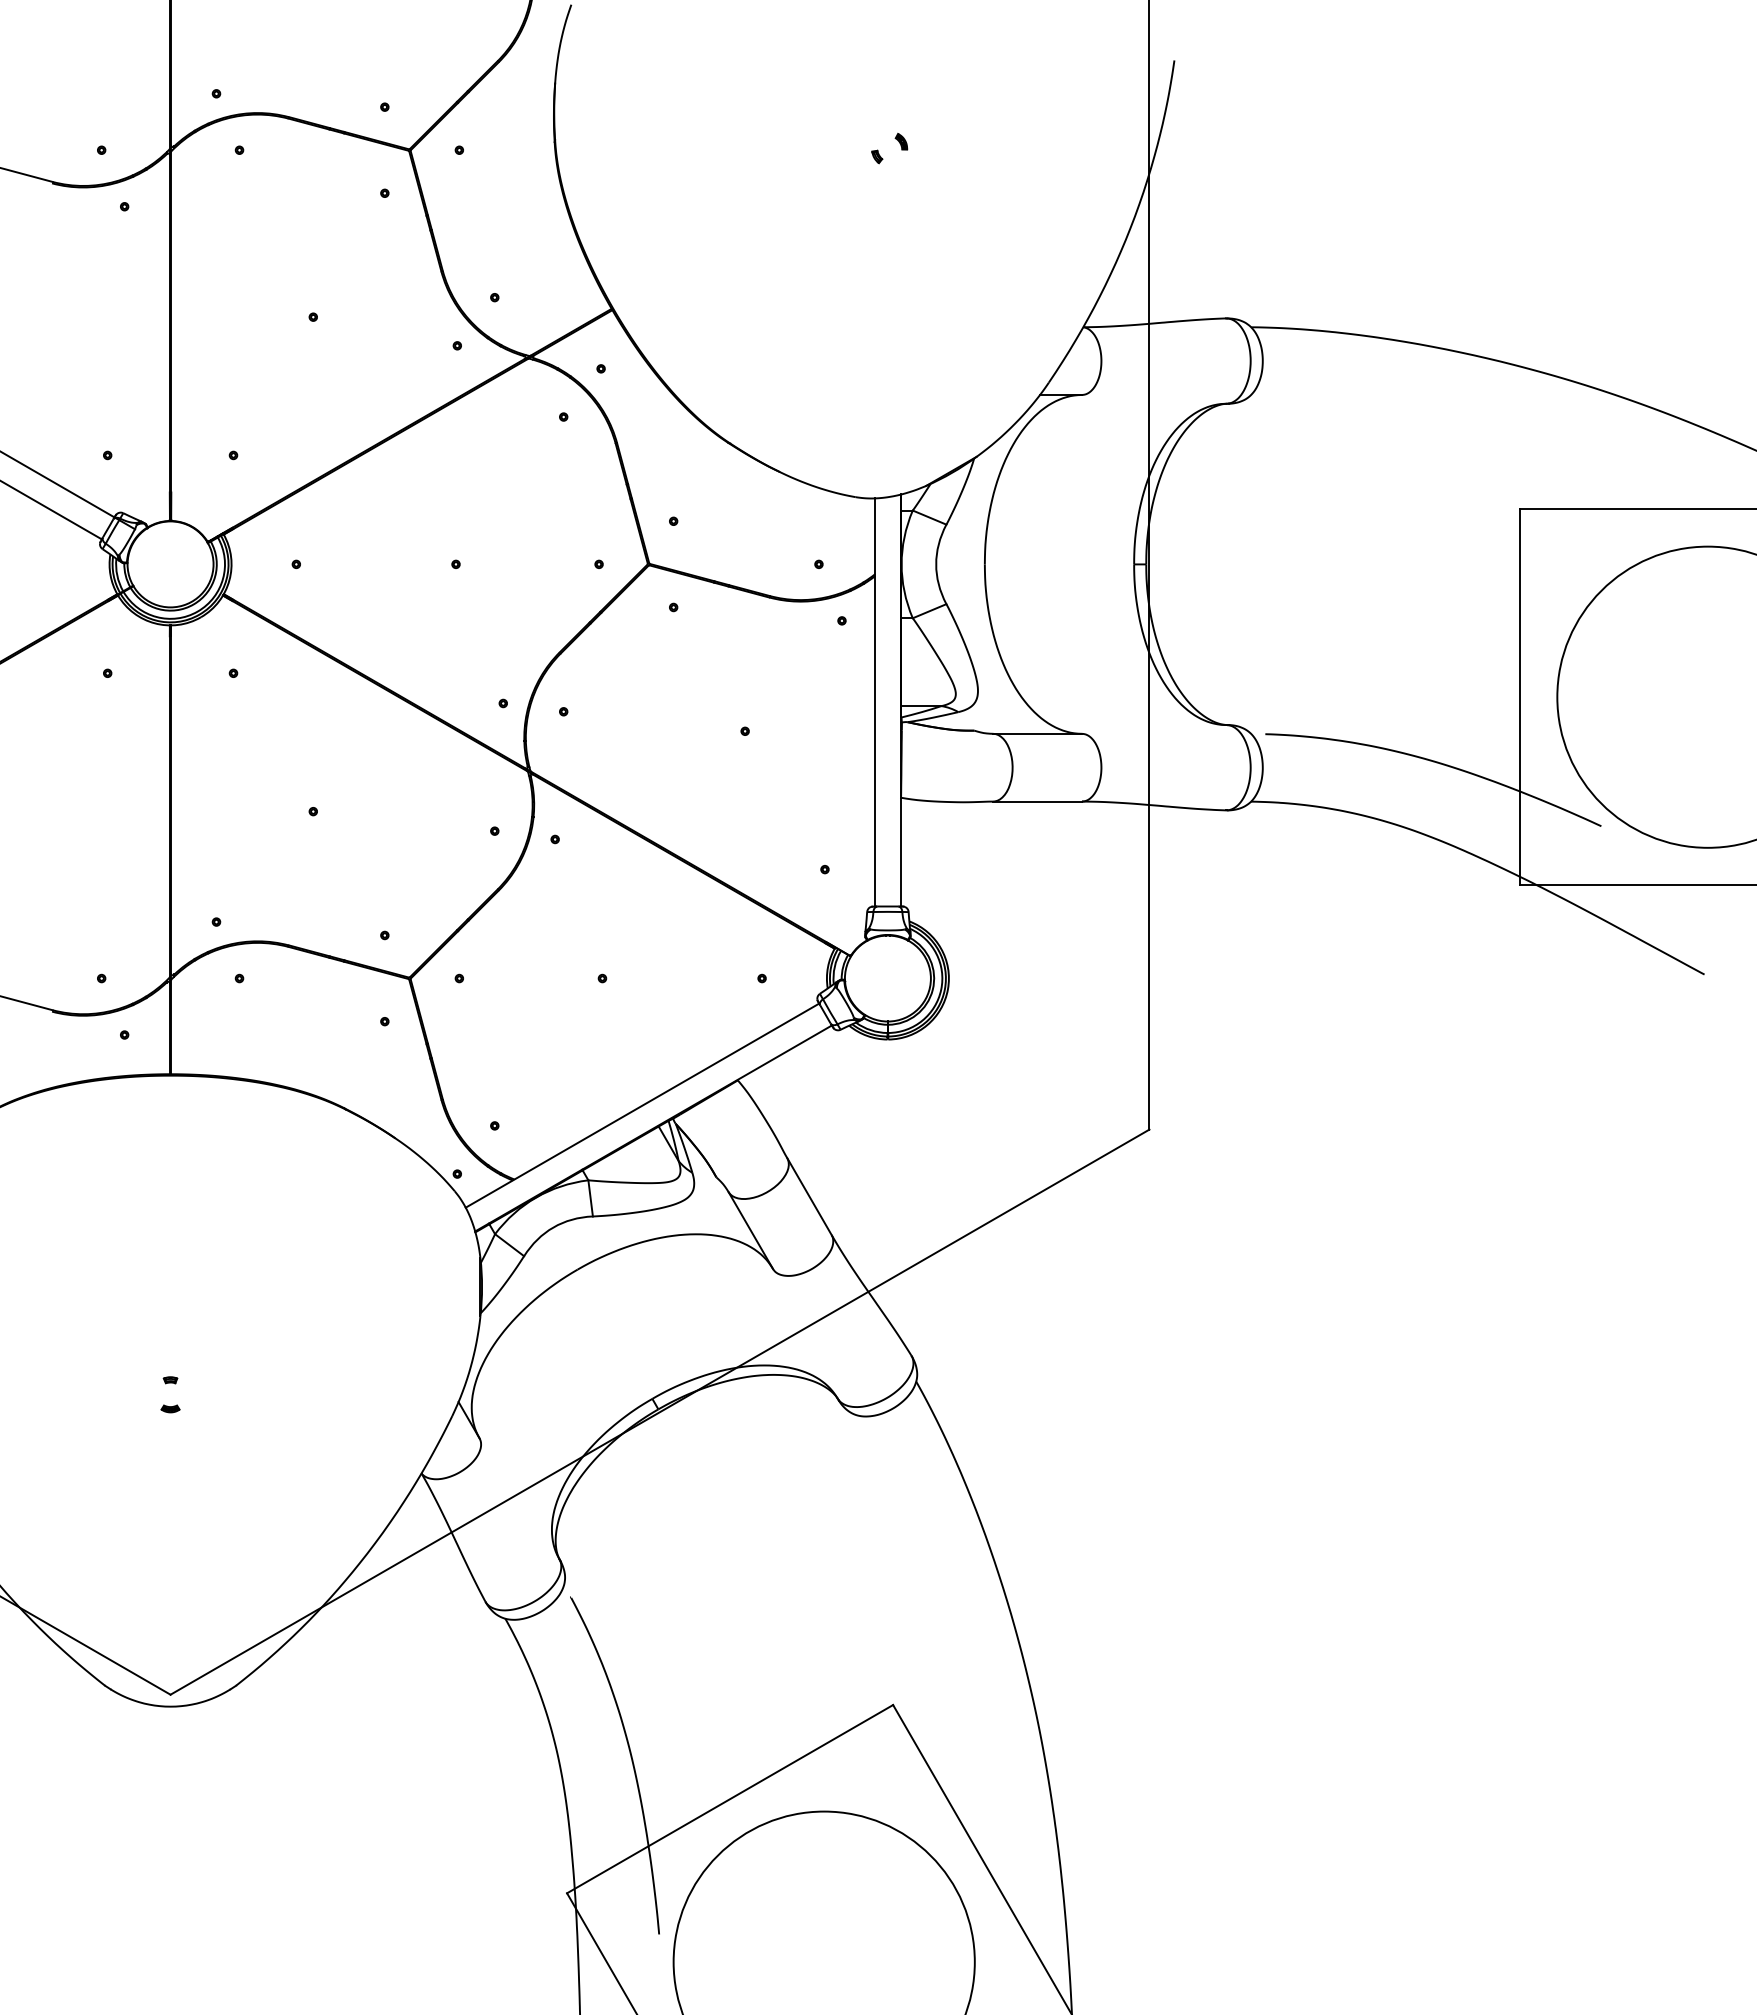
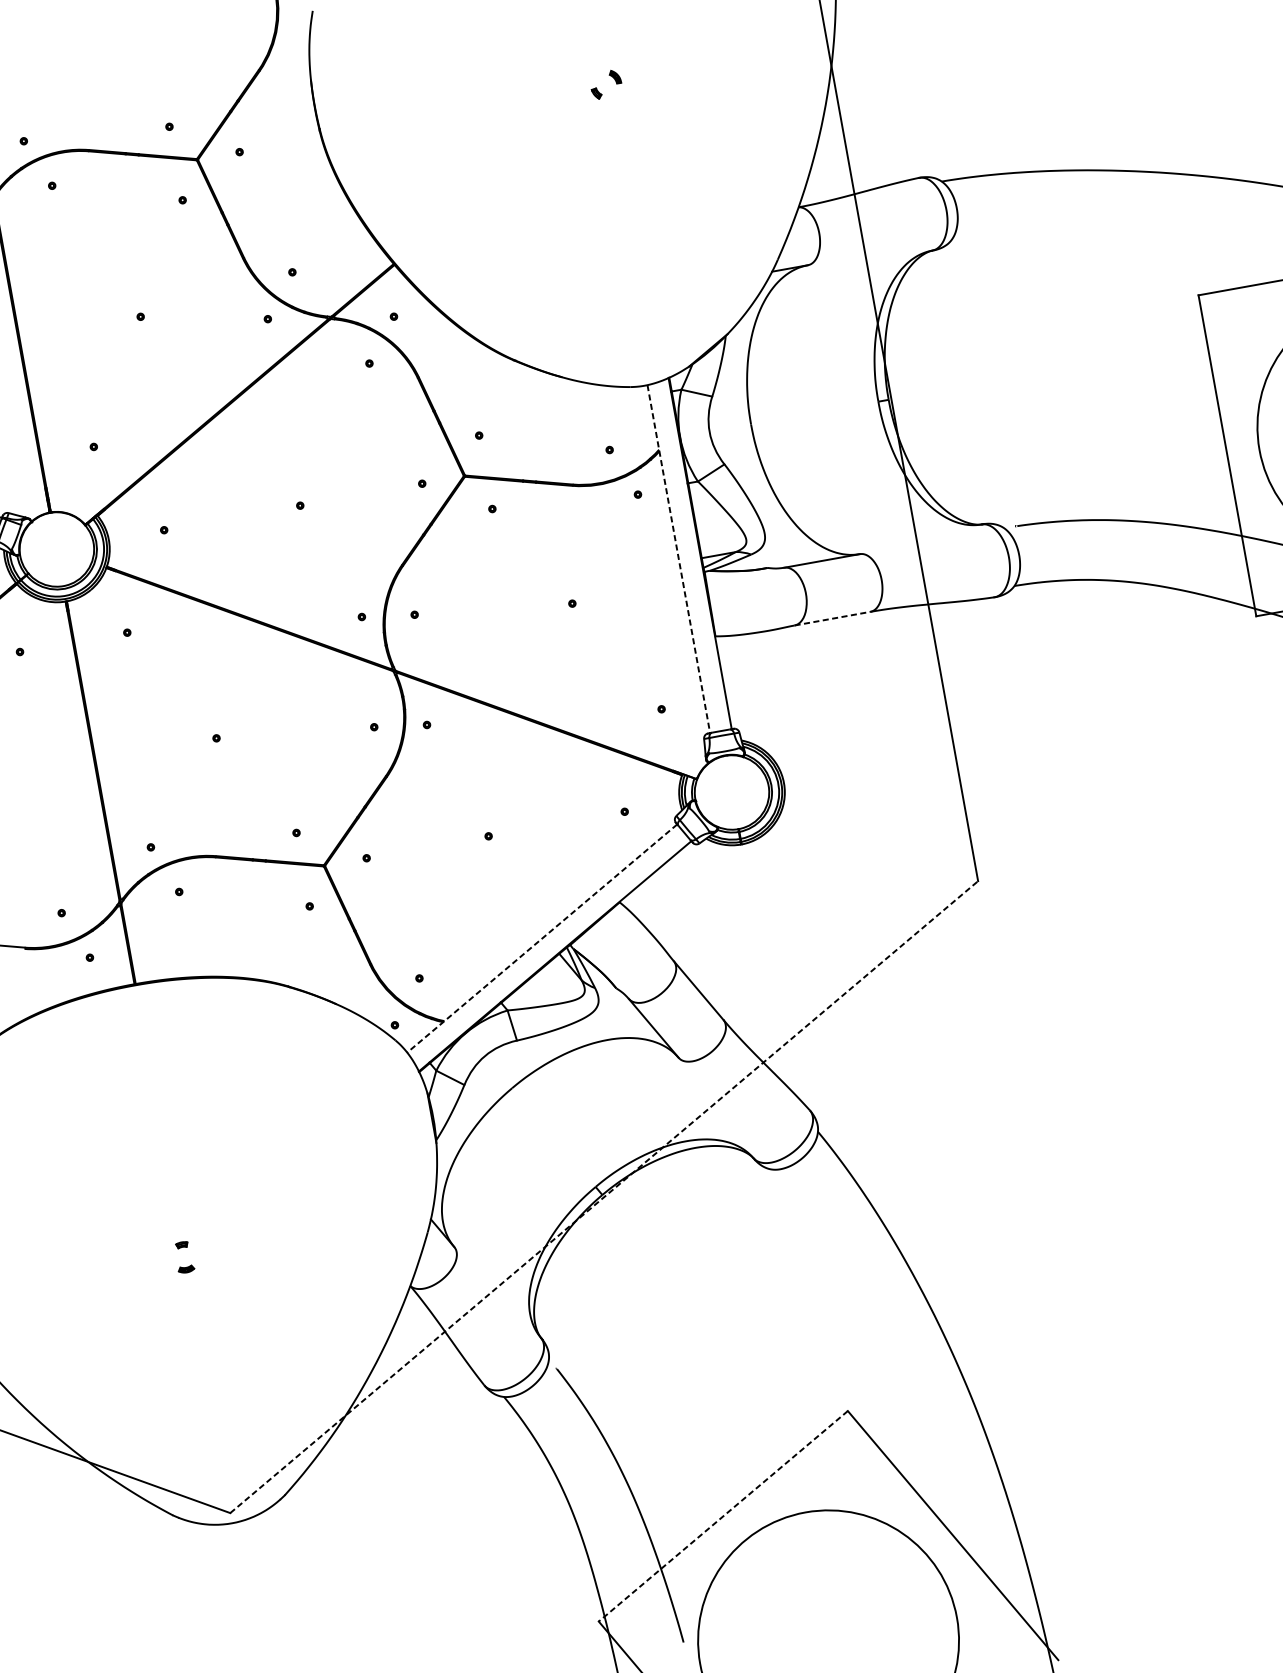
line: (875, 702) -> (679, 559), solid -> dashed
line: (1038, 801) -> (833, 618), solid -> dashed
line: (642, 1105) -> (542, 938), solid -> dashed
line: (660, 1411) -> (604, 1196), solid -> dashed
line: (729, 1799) -> (722, 1516), solid -> dashed

